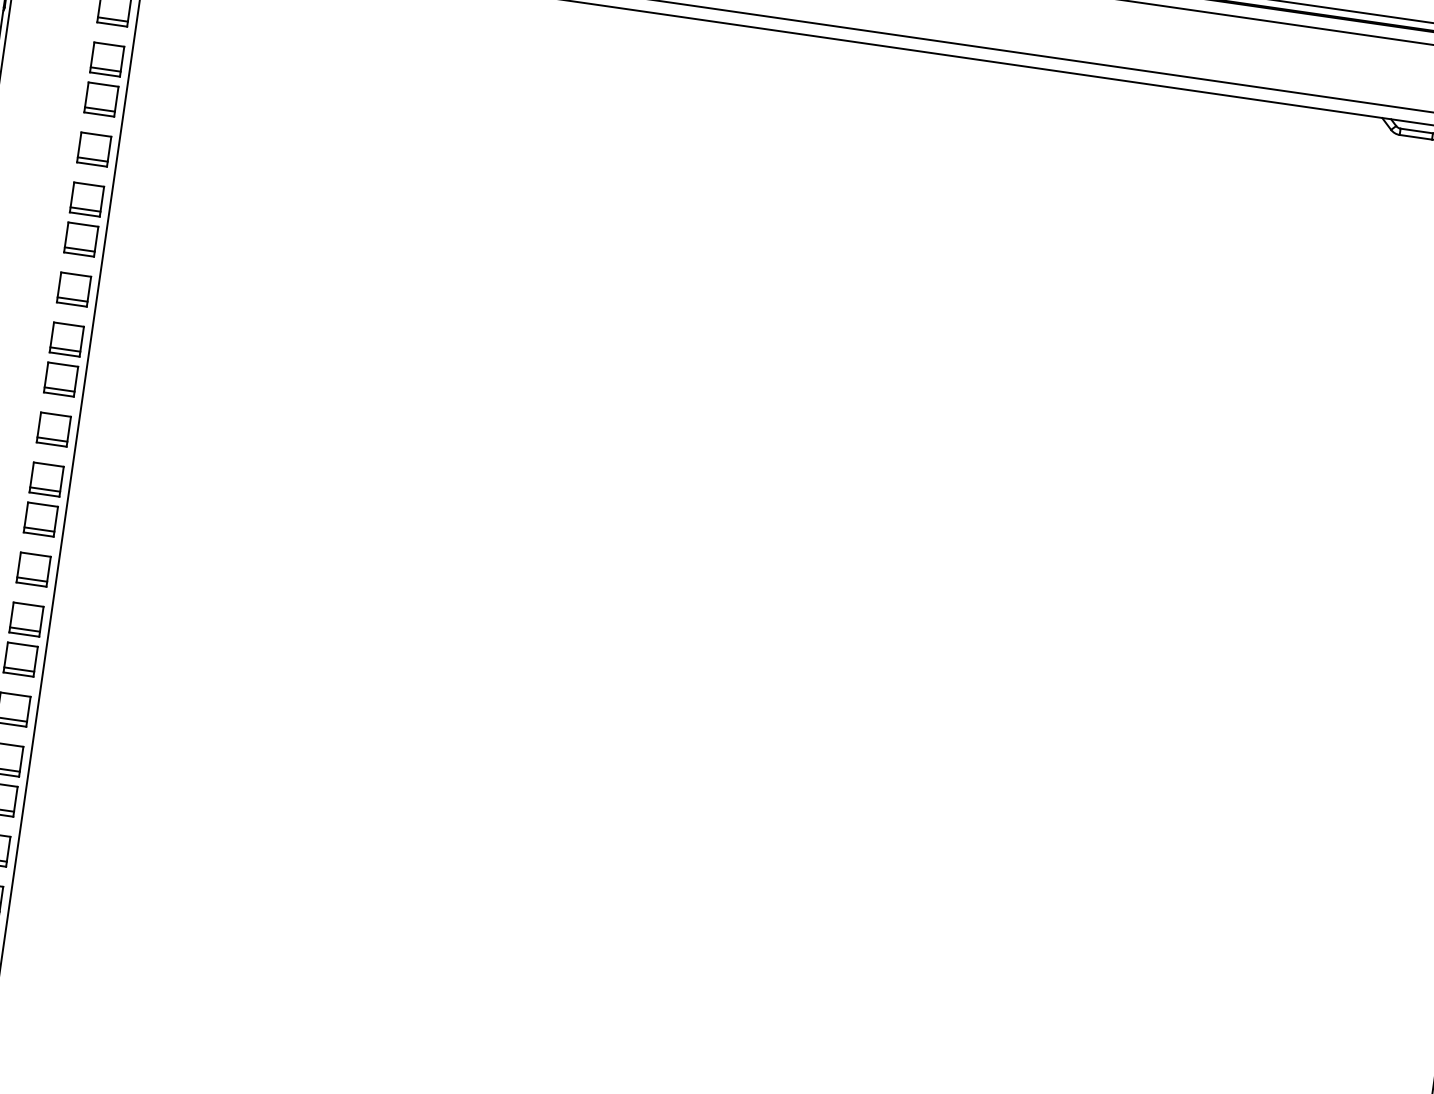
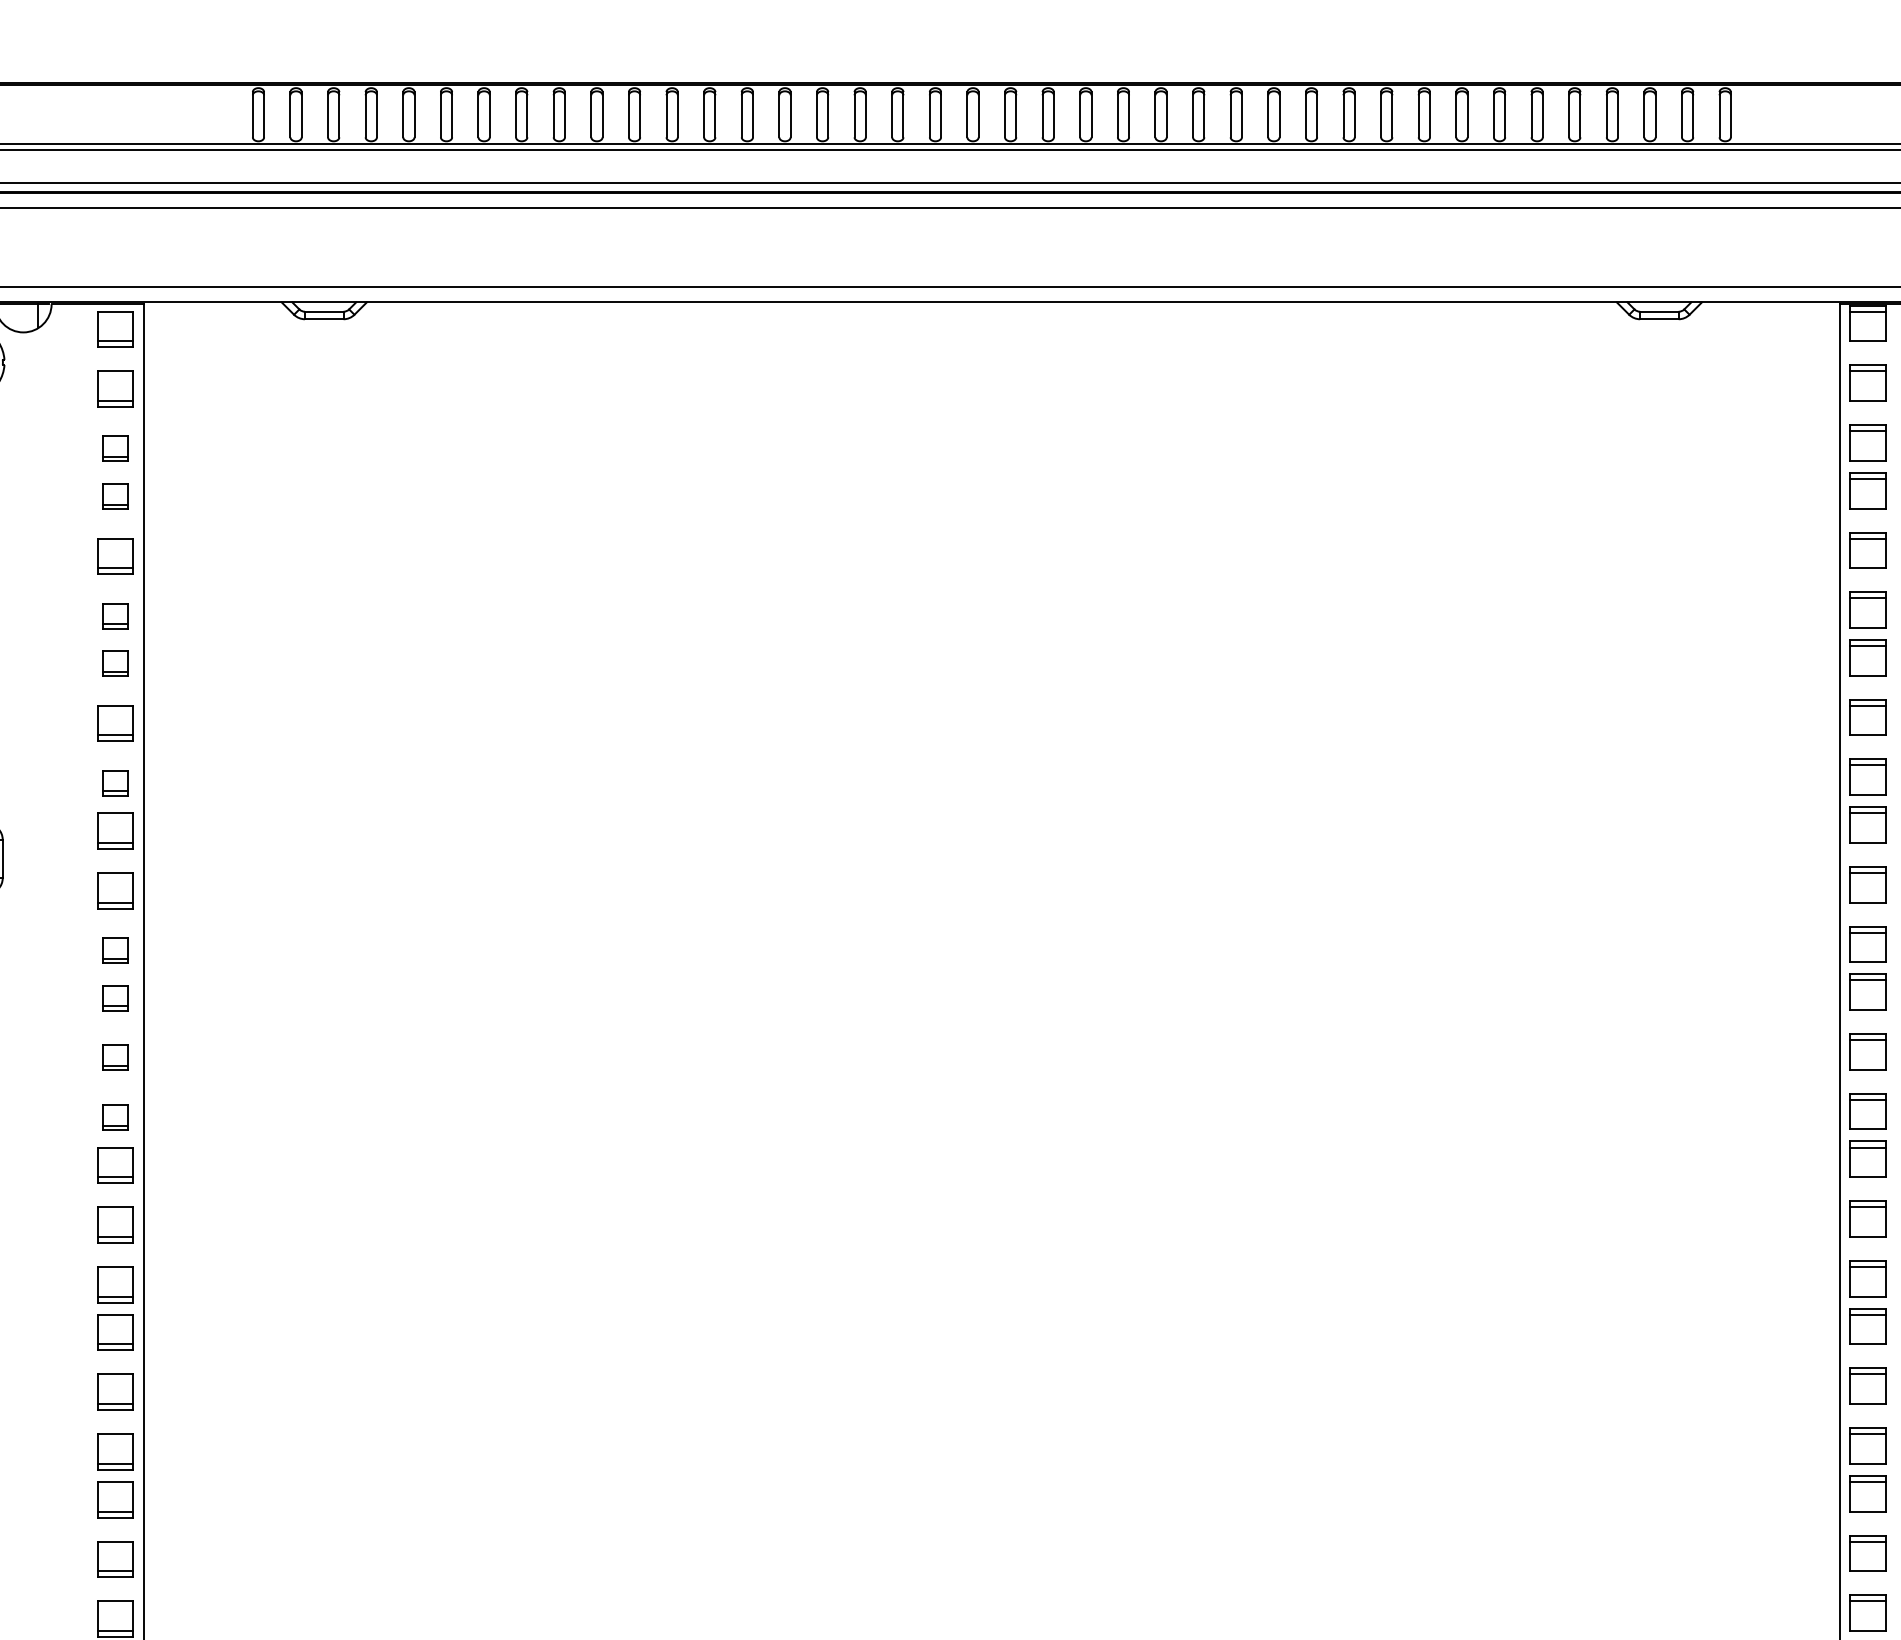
part: (107, 59) -> (115, 448), size x0.7
part: (101, 99) -> (115, 496), size x0.7
part: (87, 199) -> (115, 615), size x0.7
part: (81, 239) -> (115, 663), size x0.7
part: (66, 338) -> (115, 782), size x0.7
part: (46, 479) -> (115, 950), size x0.7
part: (40, 519) -> (115, 997), size x0.7
part: (33, 569) -> (115, 1057), size x0.7
part: (26, 619) -> (115, 1117), size x0.7

